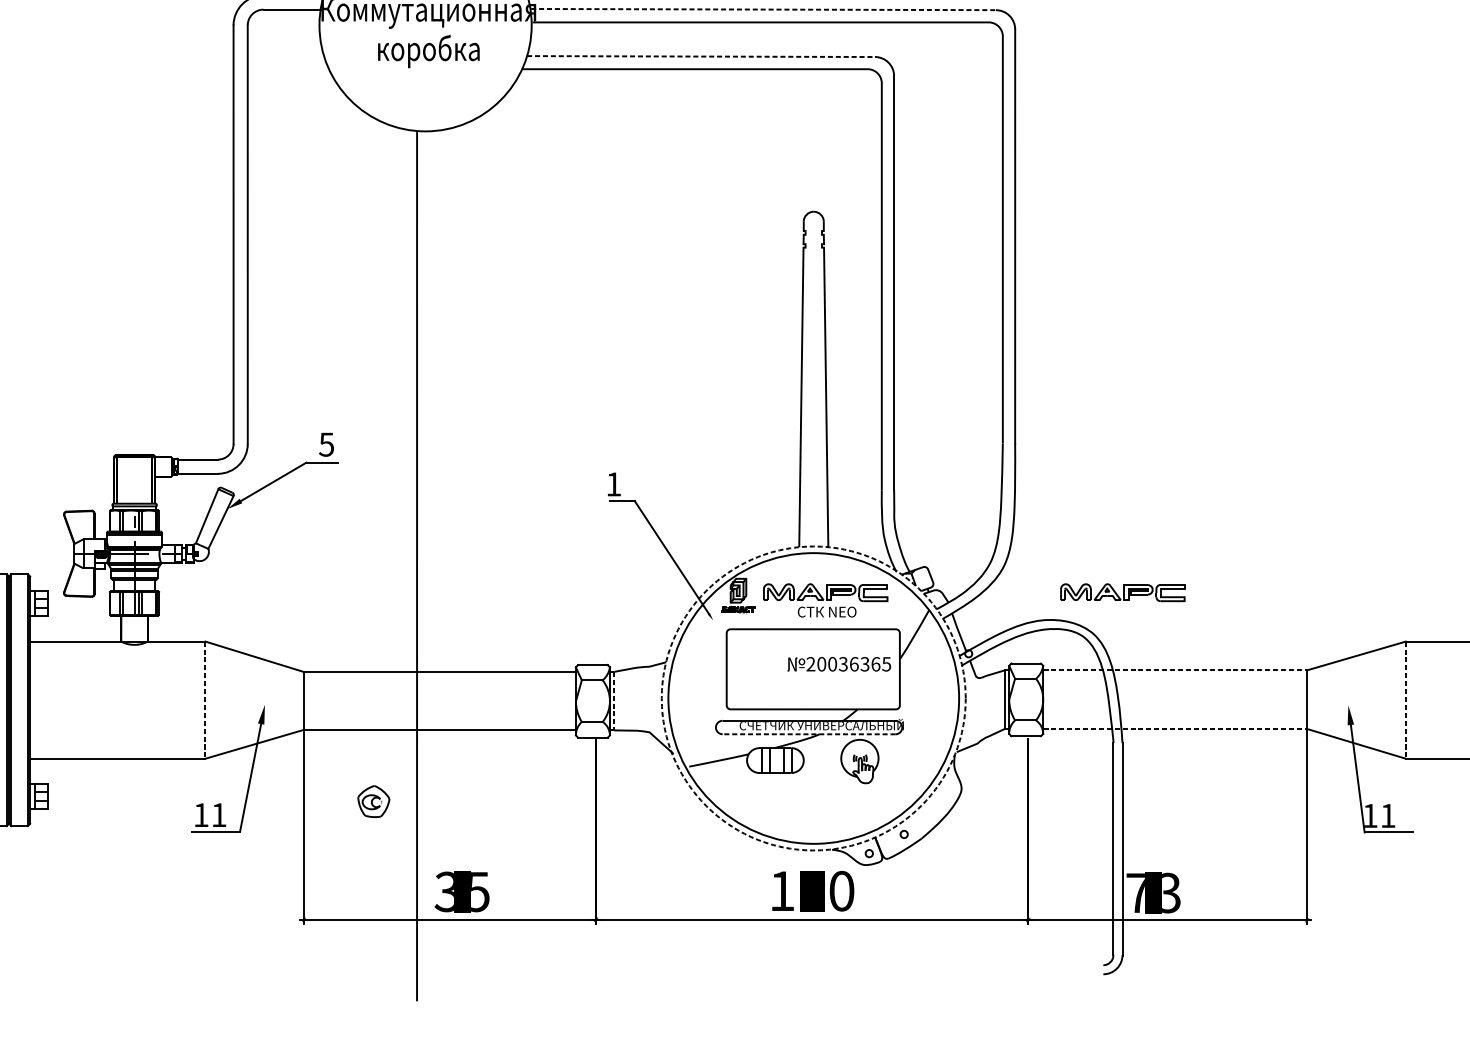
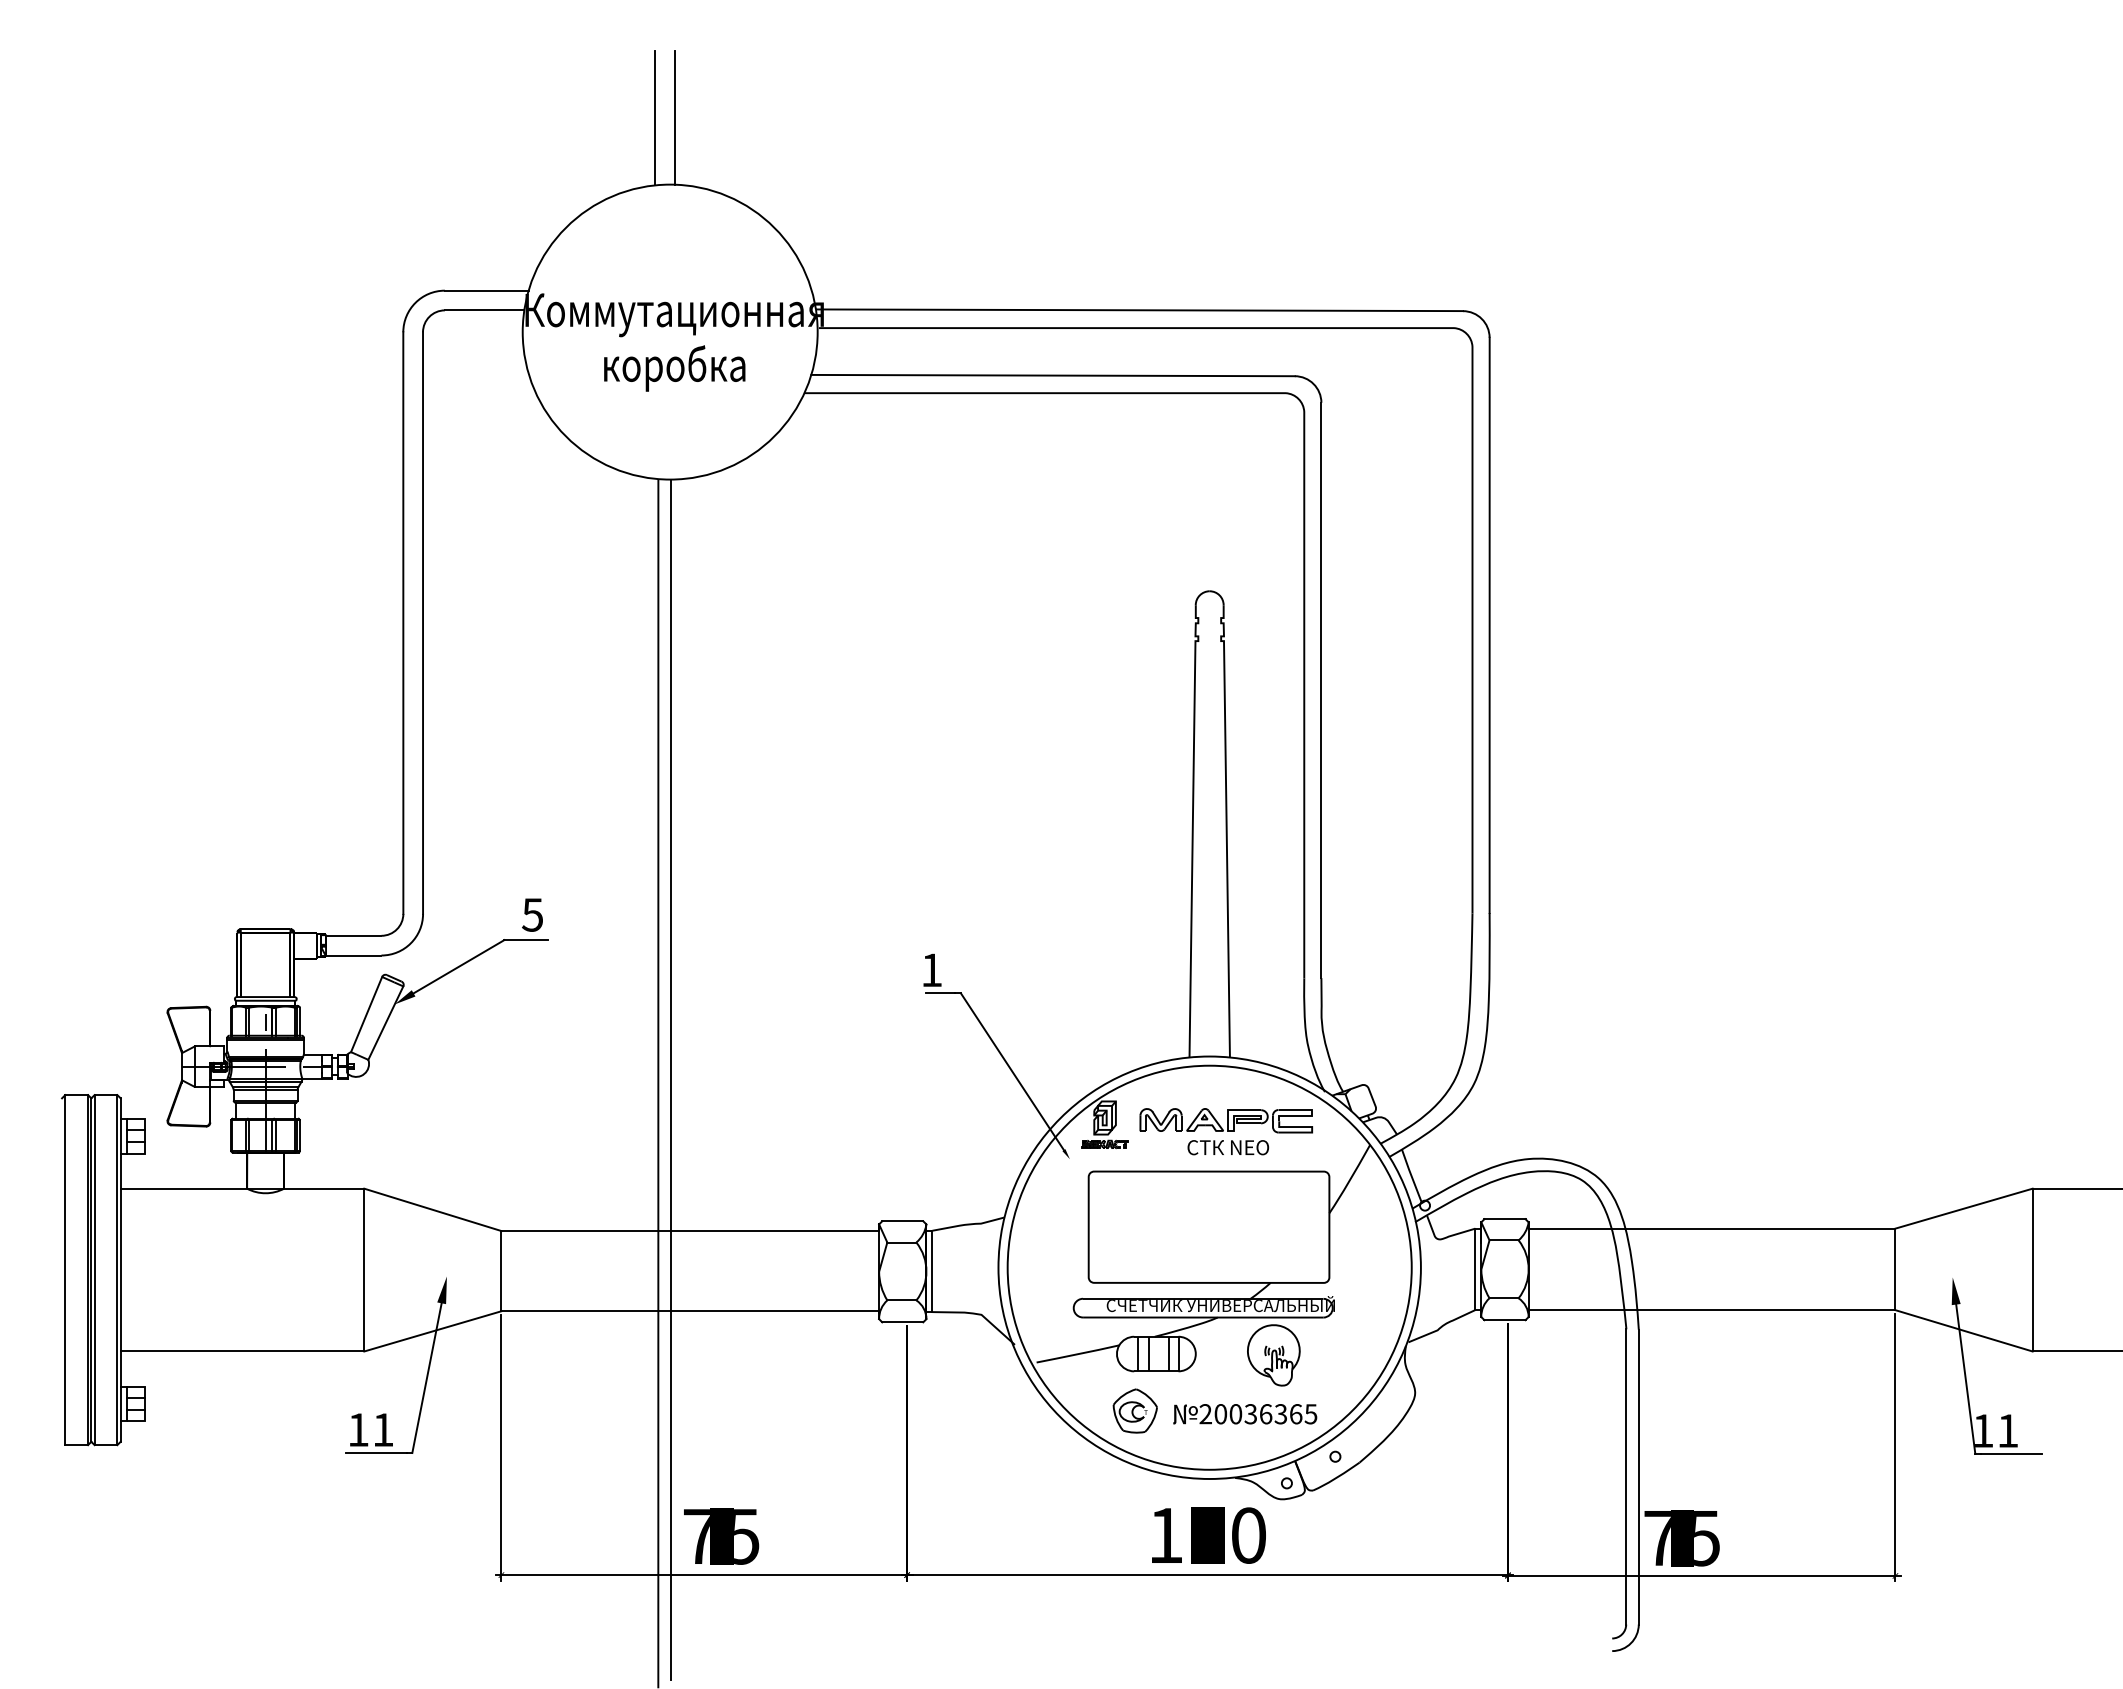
line: (763, 9) -> (1140, 310), dashed -> solid
line: (701, 56) -> (1053, 375), dashed -> solid
line: (425, 563) -> (670, 1079), added
part: (1122, 592) -> (1638, 1120), removed
text: (839, 664) -> (1245, 1414), moved
line: (1175, 670) -> (1712, 1228), dashed -> solid
circle: (813, 698) -> (1209, 1267), dashed -> solid
line: (205, 700) -> (364, 1270), dashed -> solid
line: (1405, 700) -> (2032, 1270), dashed -> solid
line: (614, 701) -> (932, 1271), dashed -> solid
line: (1175, 729) -> (1712, 1310), dashed -> solid
line: (808, 734) -> (1202, 1317), dashed -> solid
part: (373, 801) -> (1134, 1410), moved
text: (443, 891) -> (695, 1536), 35 -> 75
text: (1171, 893) -> (1706, 1538), 73 -> 75

